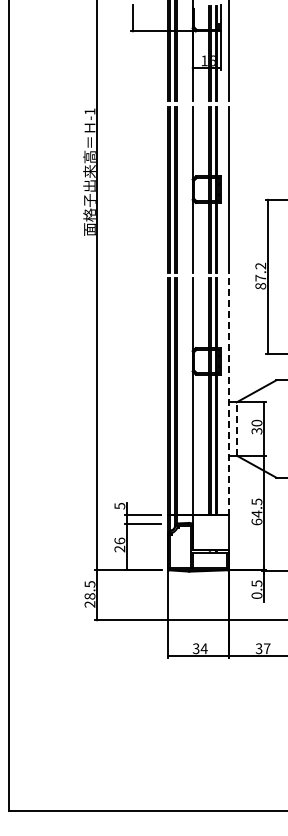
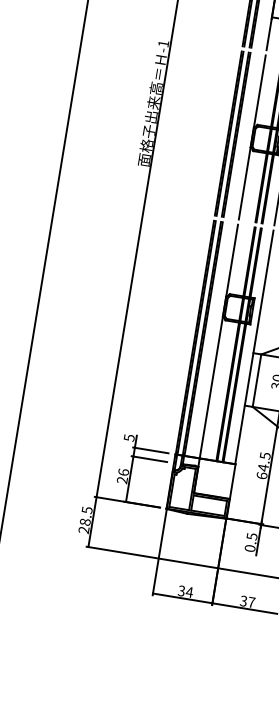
line: (228, 397) -> (254, 348), dashed -> solid
line: (236, 429) -> (256, 381), dashed -> solid

